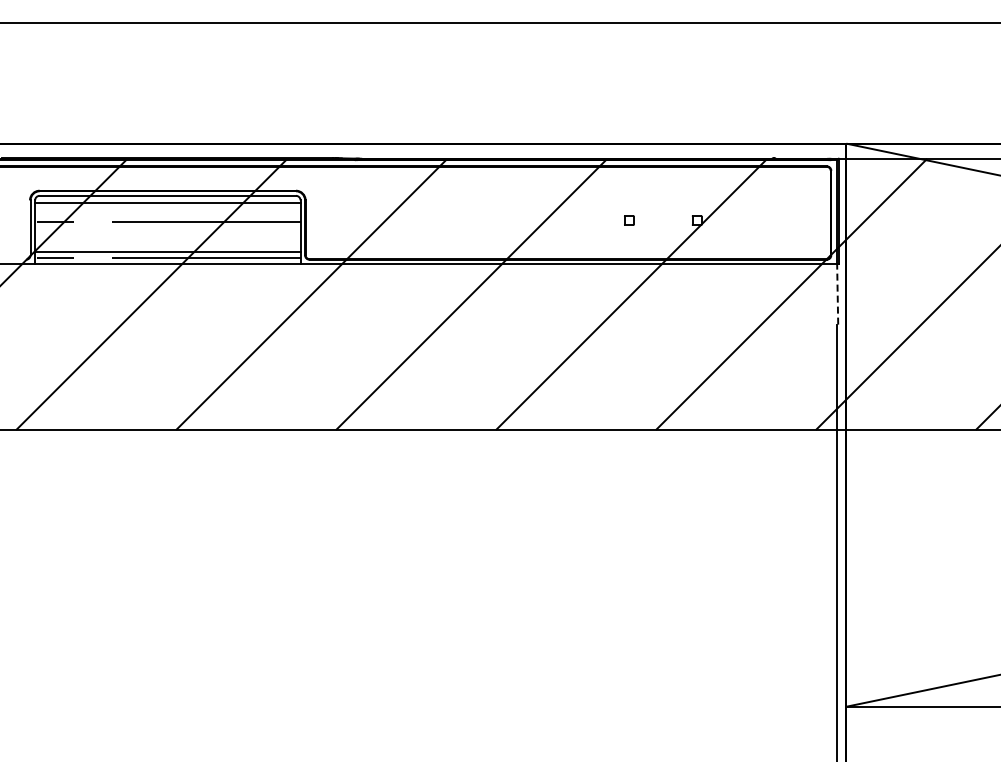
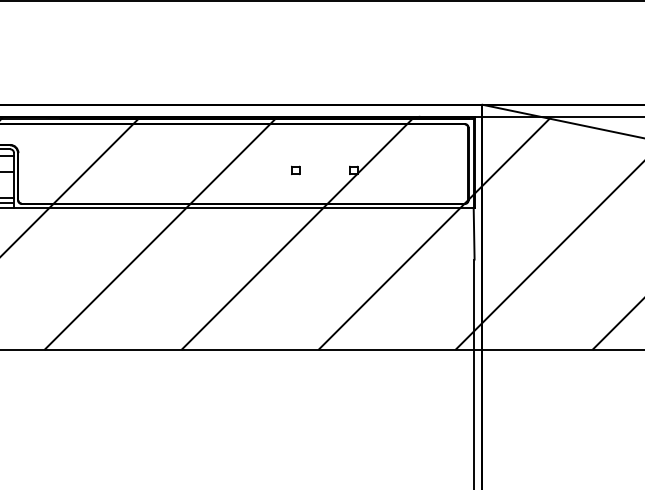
line: (837, 293) -> (473, 232), dashed -> solid

